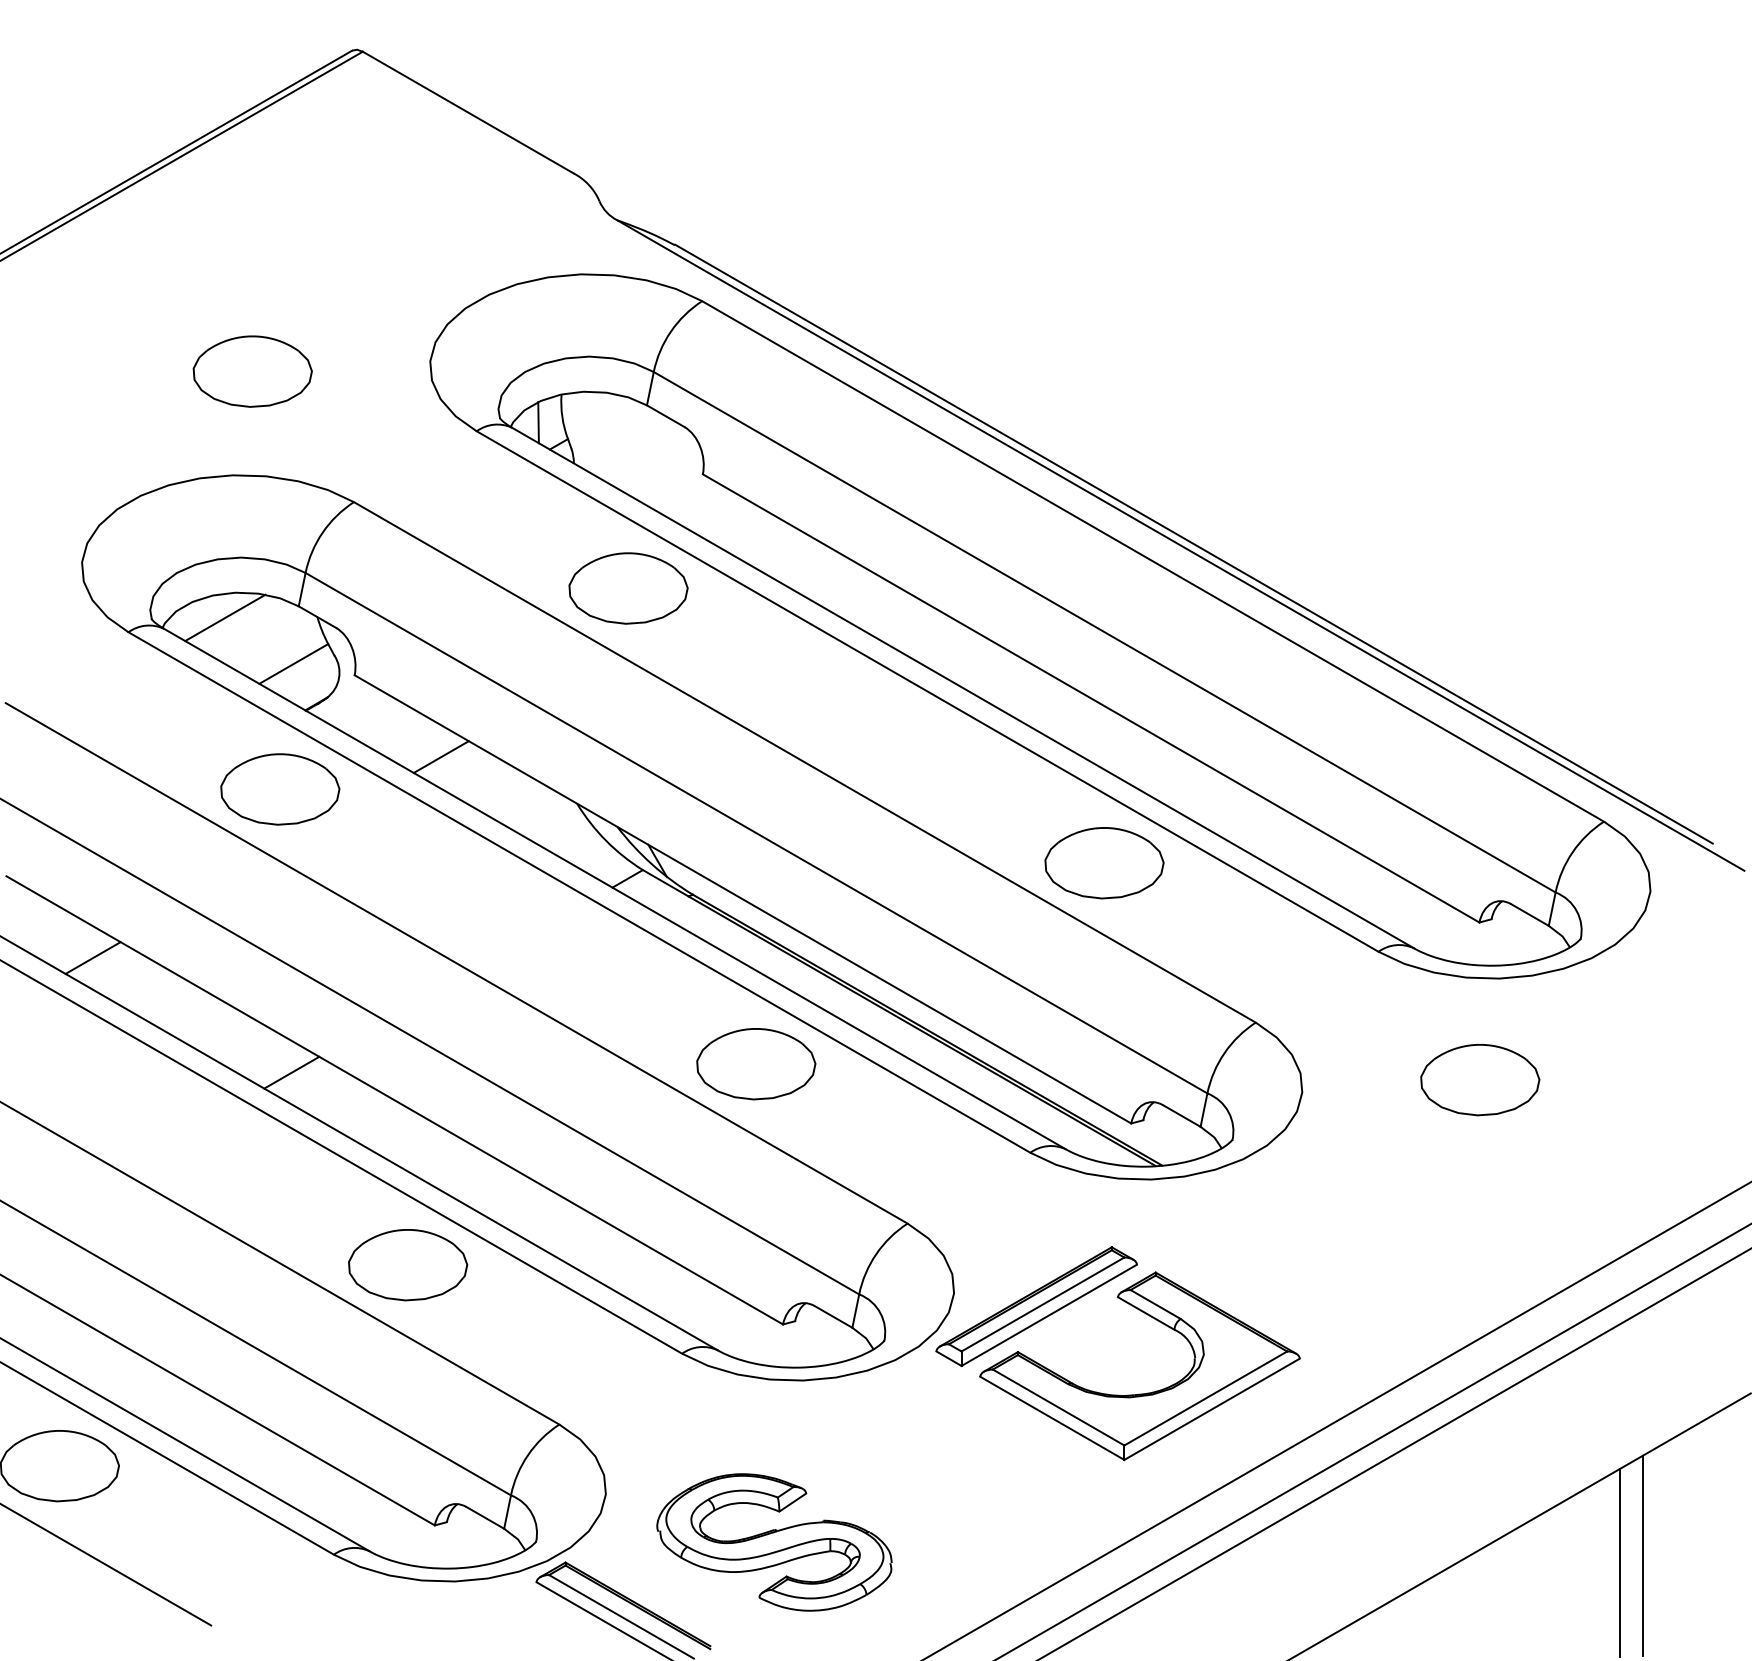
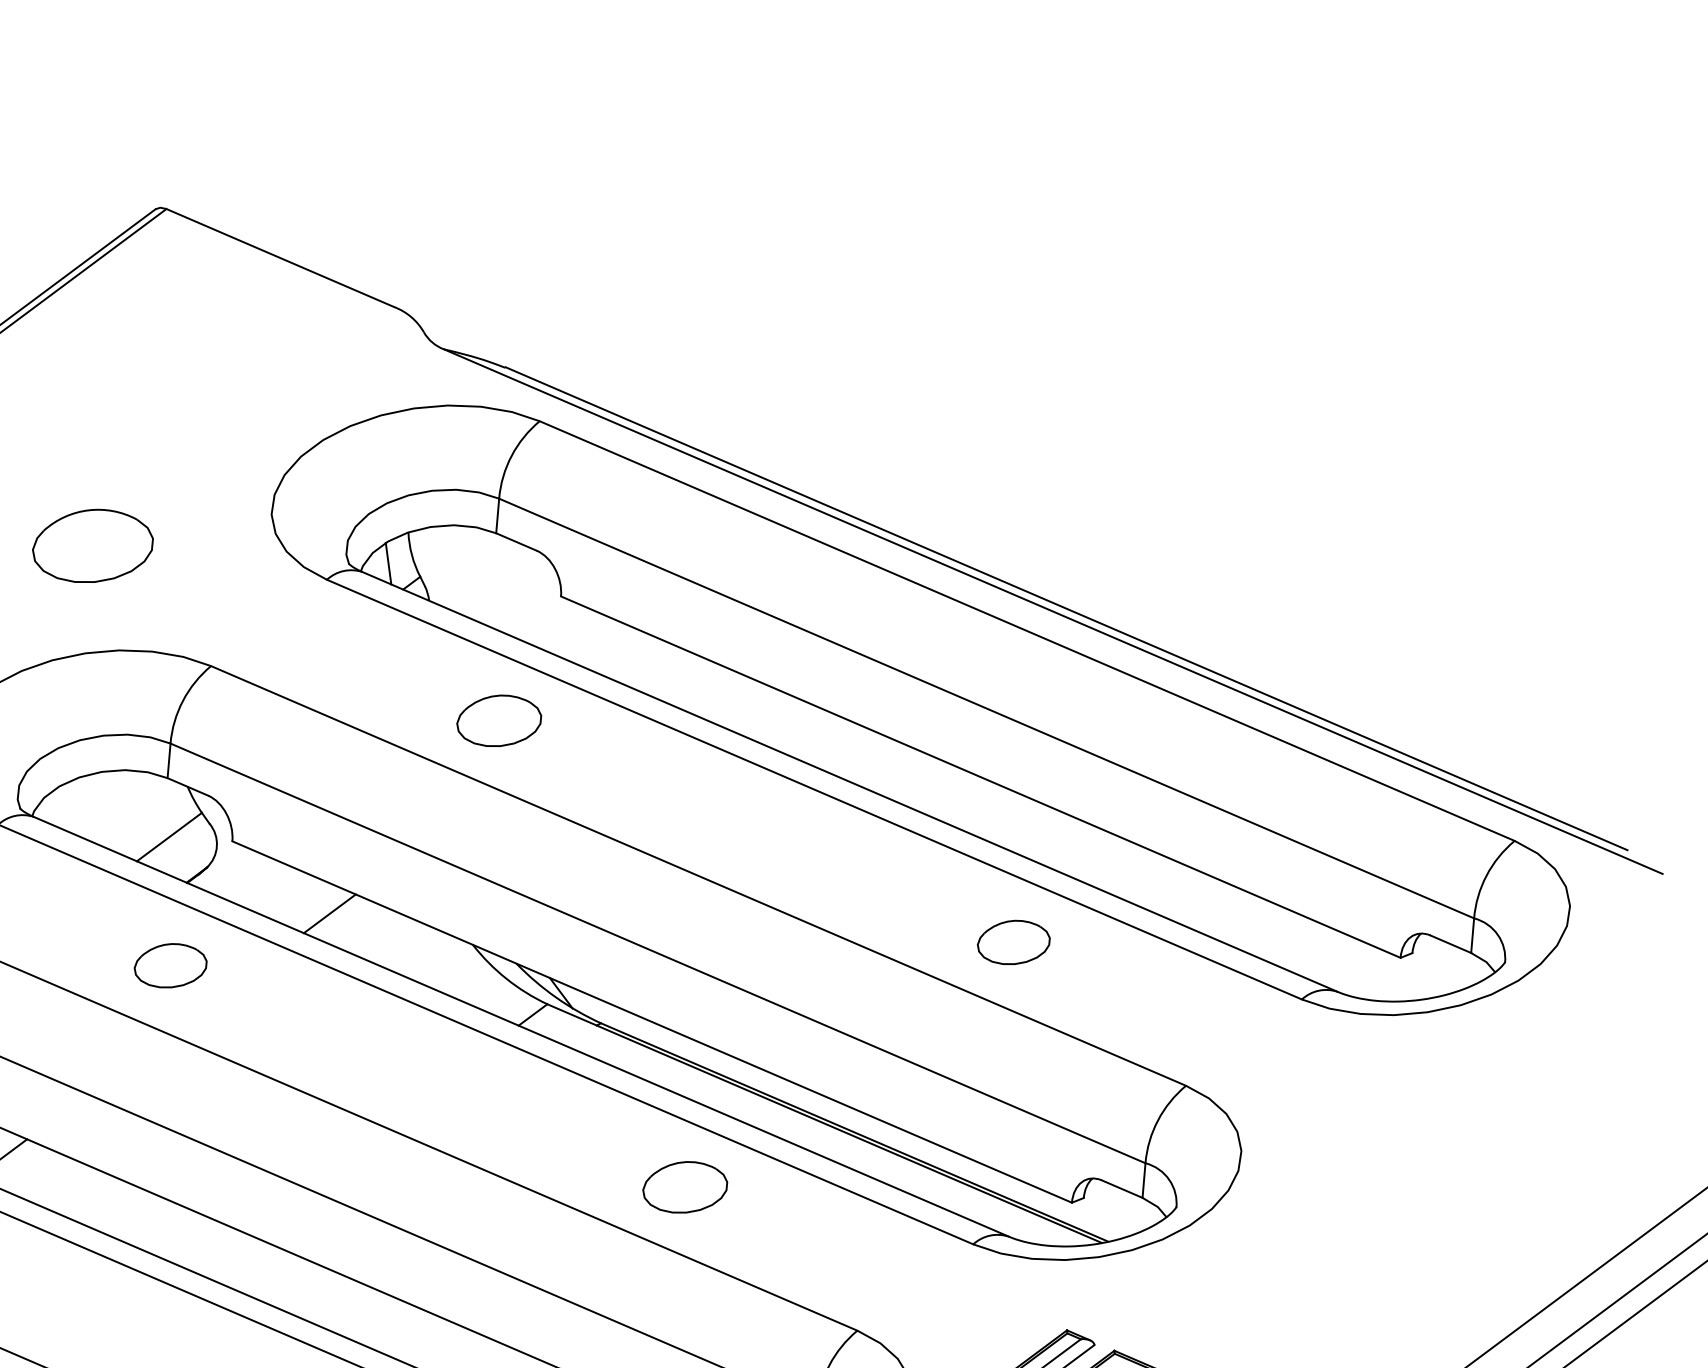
part: (628, 588) -> (499, 720), size x0.7
line: (225, 617) -> (94, 798), removed
part: (280, 789) -> (170, 965), size x0.6
part: (1104, 863) -> (1013, 942), size x0.6
part: (756, 1064) -> (685, 1187), size x0.7
line: (291, 1072) -> (215, 1250), removed
part: (1480, 1080) -> (1420, 1117), removed

